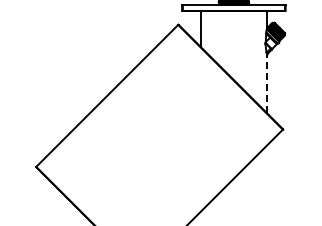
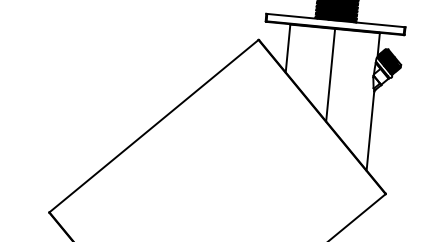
line: (233, 45) -> (330, 74), added
line: (267, 83) -> (370, 130), dashed -> solid

